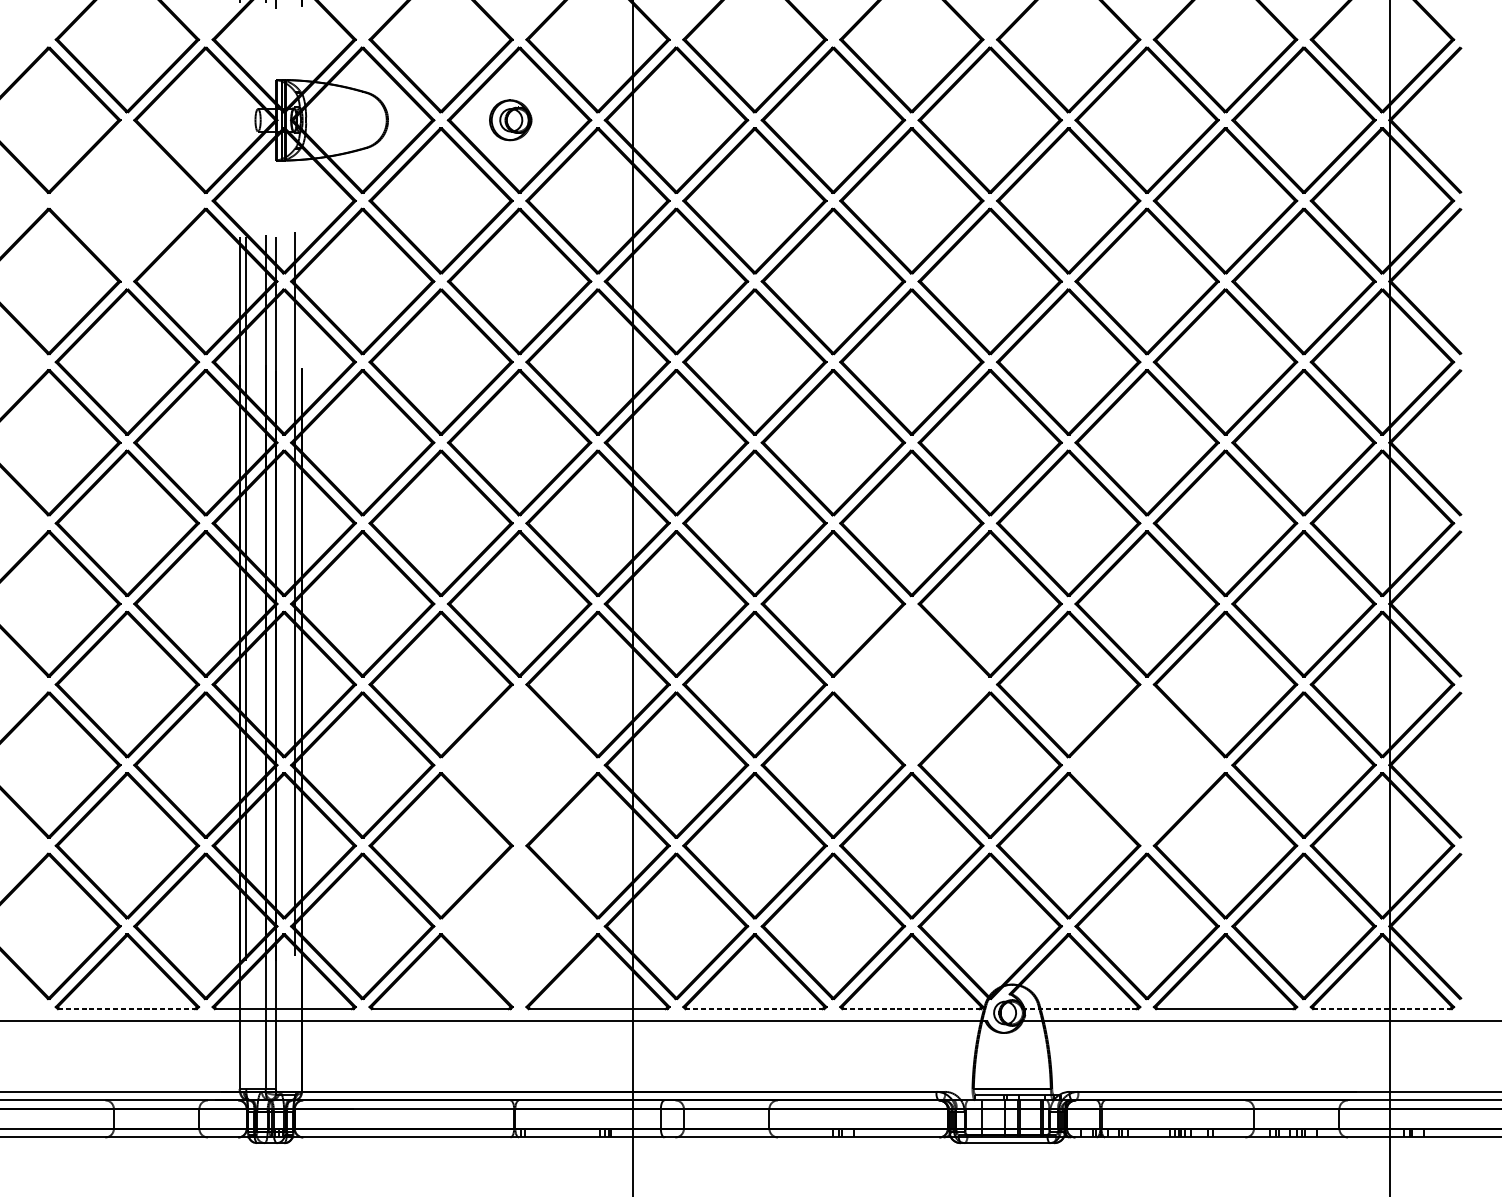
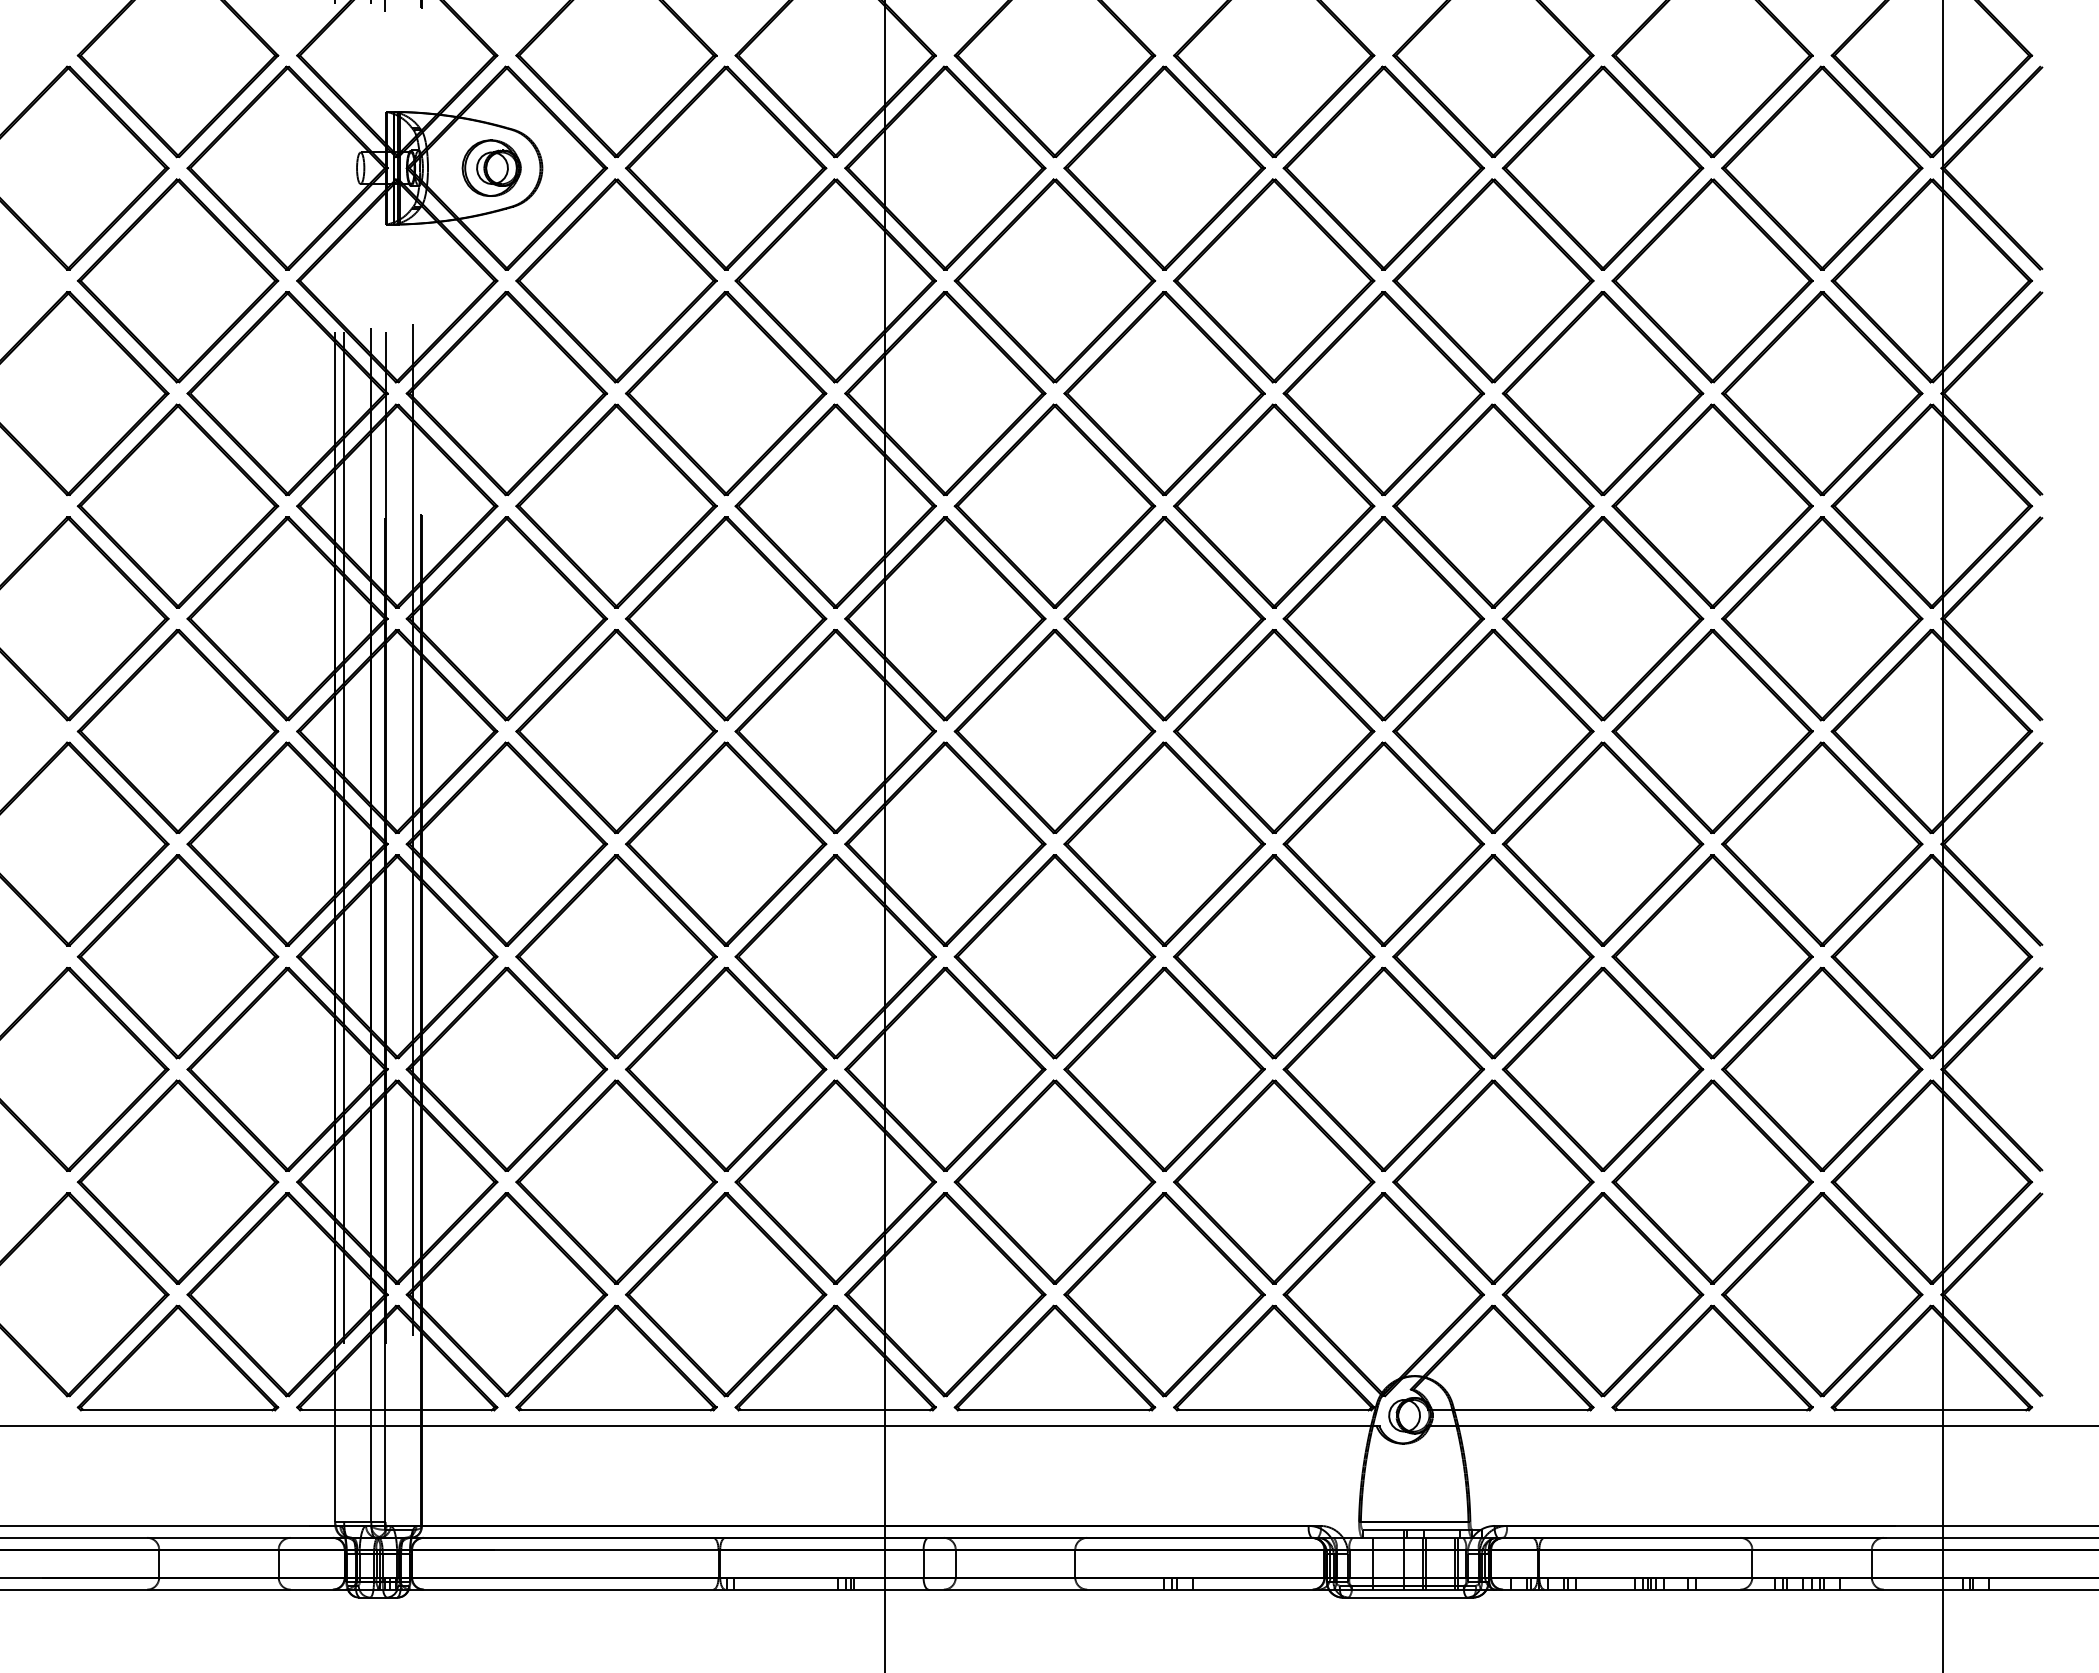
part: (510, 119) -> (491, 167), moved
part: (126, 200) -> (177, 280), added
part: (912, 684) -> (1274, 956), added
part: (519, 764) -> (726, 1068), added
part: (1146, 764) -> (1602, 1068), added
part: (519, 926) -> (726, 1294), added
line: (126, 1009) -> (176, 1410), dashed -> solid
line: (753, 1009) -> (1053, 1410), dashed -> solid
line: (910, 1009) -> (1272, 1410), dashed -> solid
line: (1079, 1009) -> (1508, 1410), dashed -> solid
line: (1381, 1009) -> (1930, 1410), dashed -> solid

